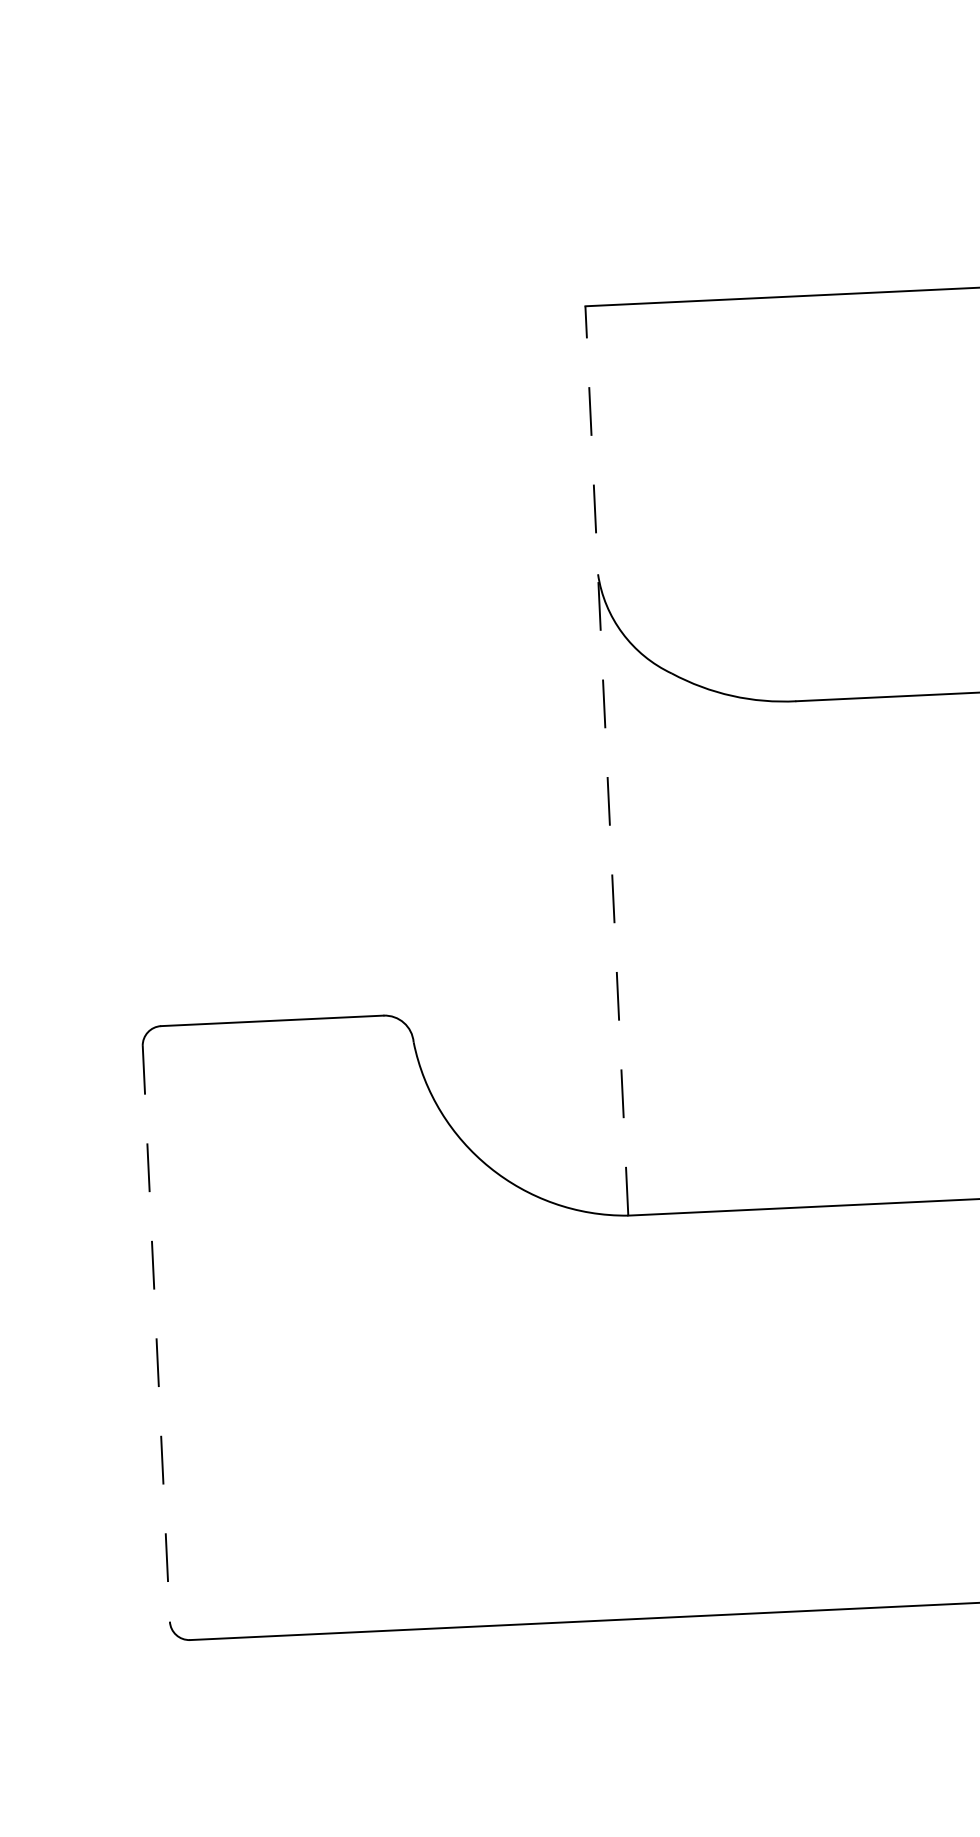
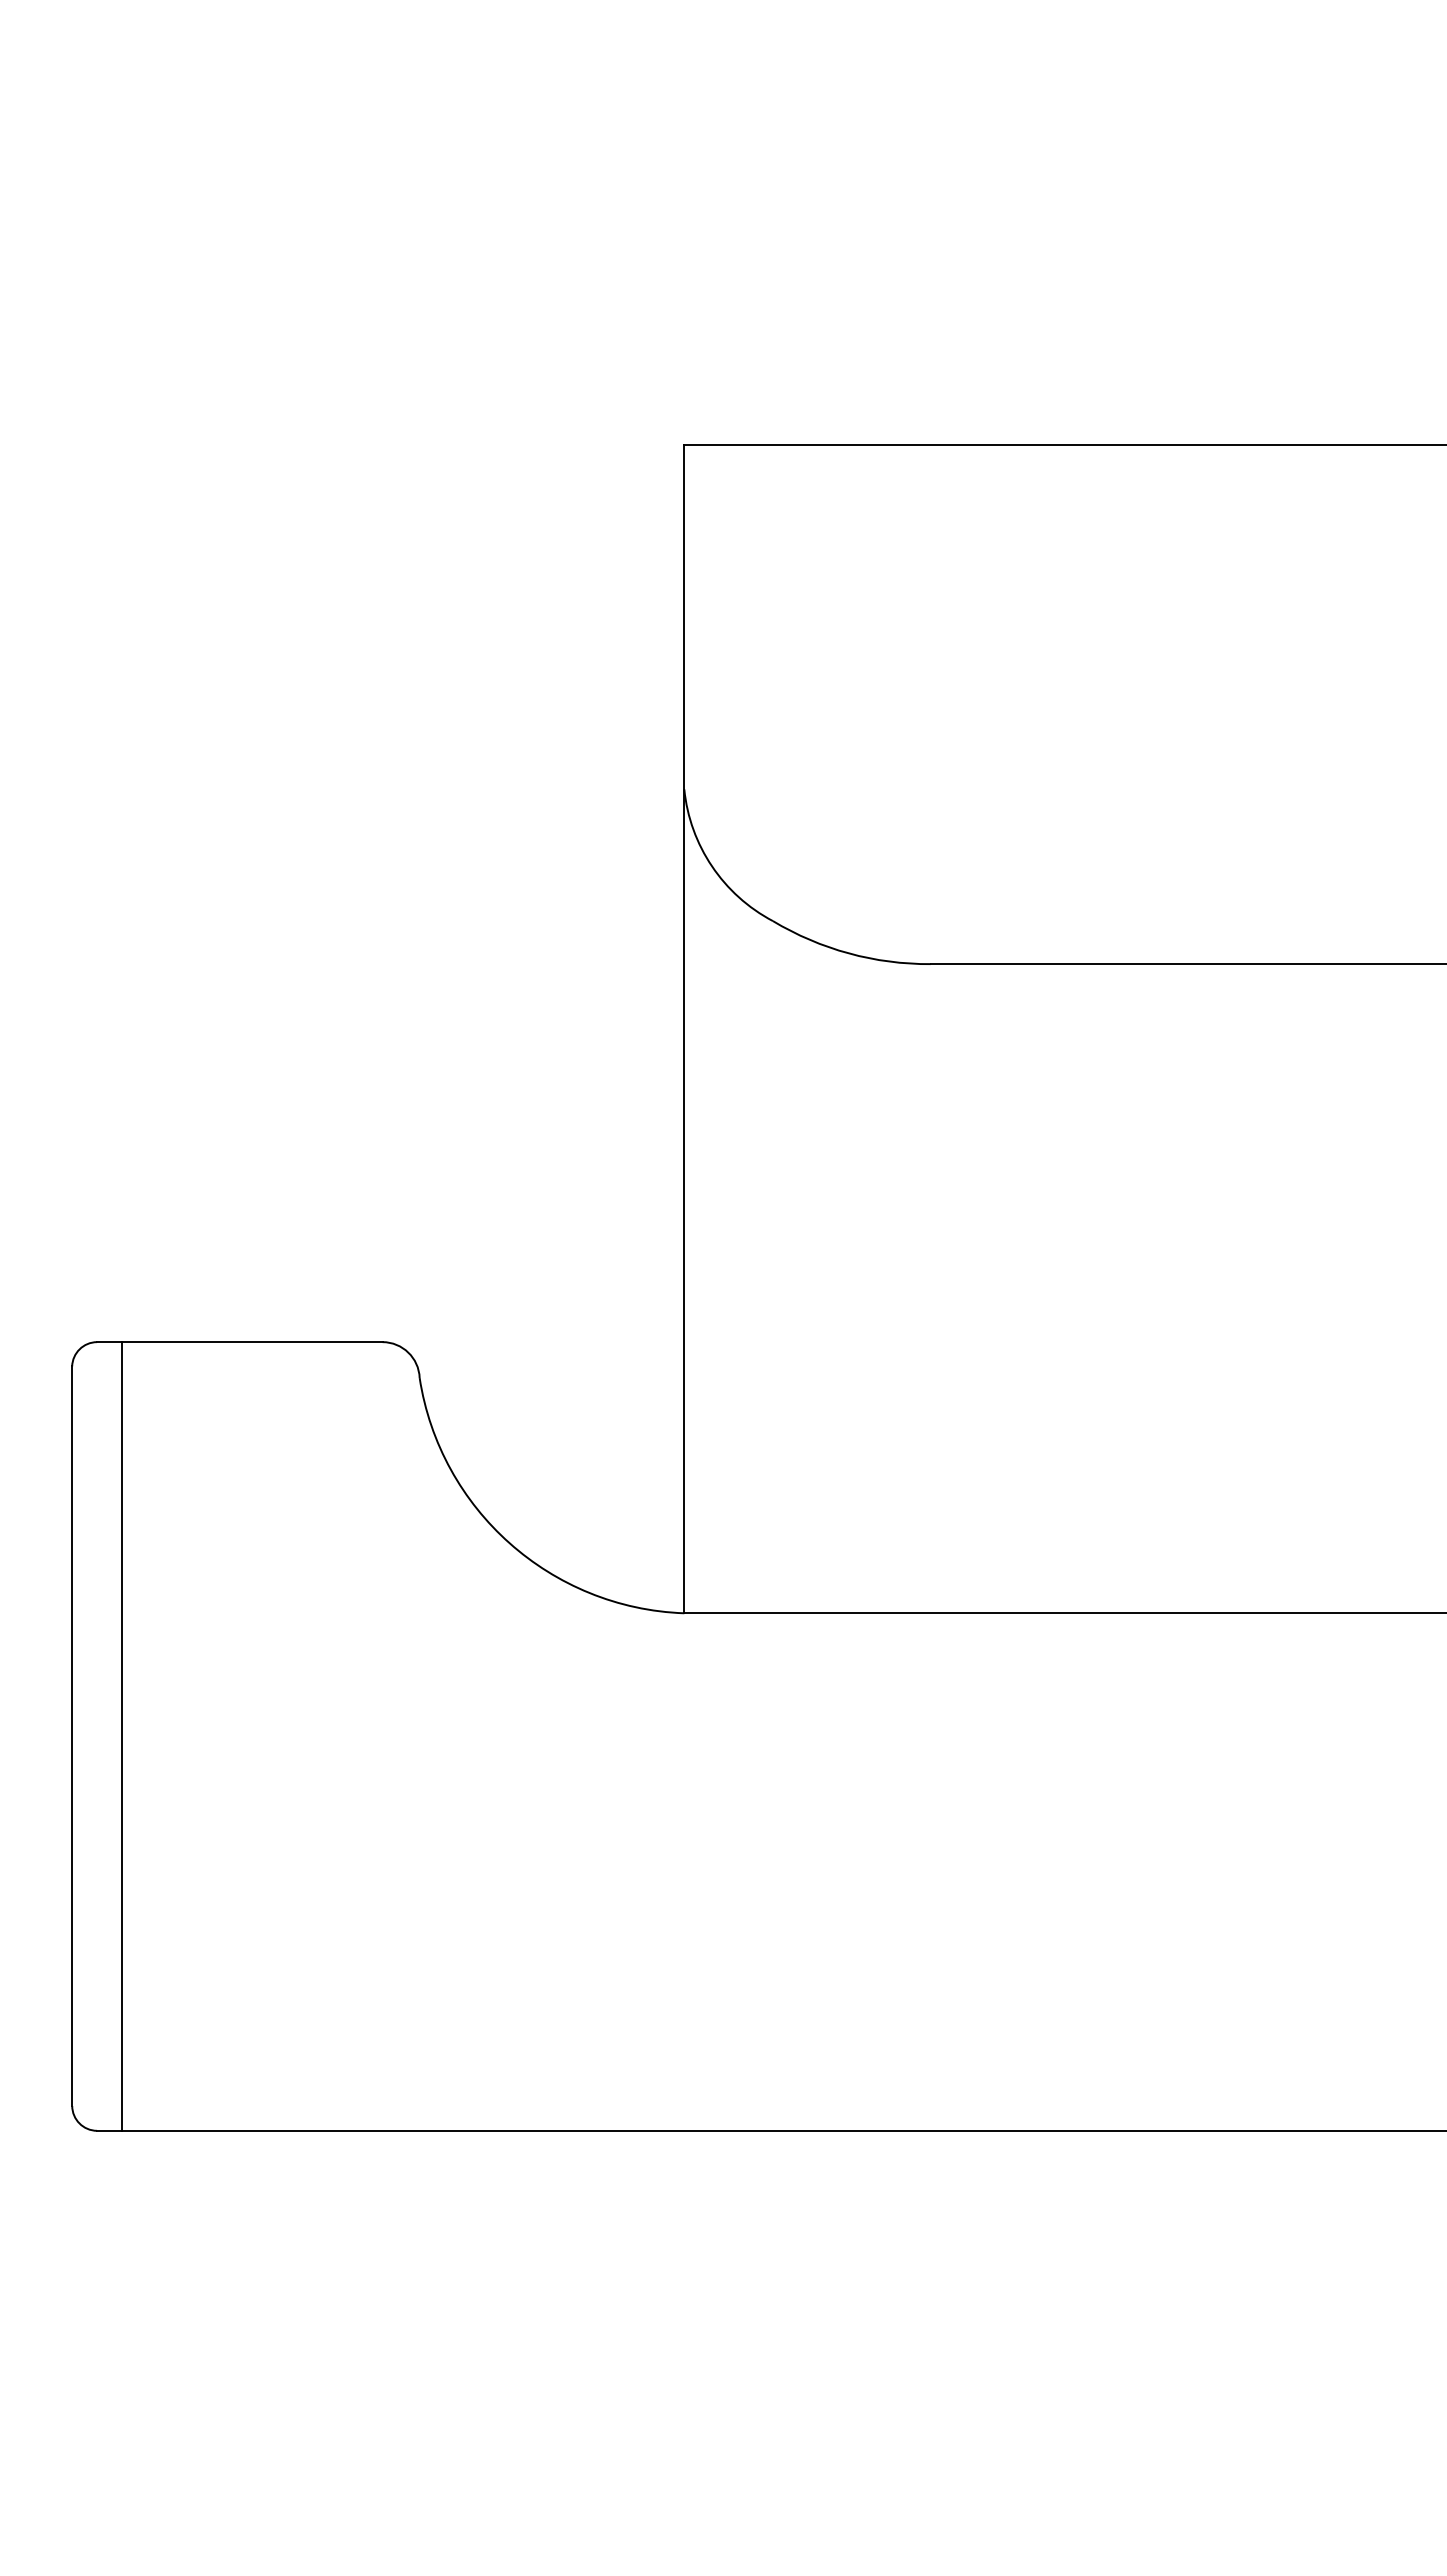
line: (606, 760) -> (684, 1028), dashed -> solid
line: (194, 1332) -> (121, 1736), added
line: (156, 1334) -> (72, 1736), dashed -> solid

